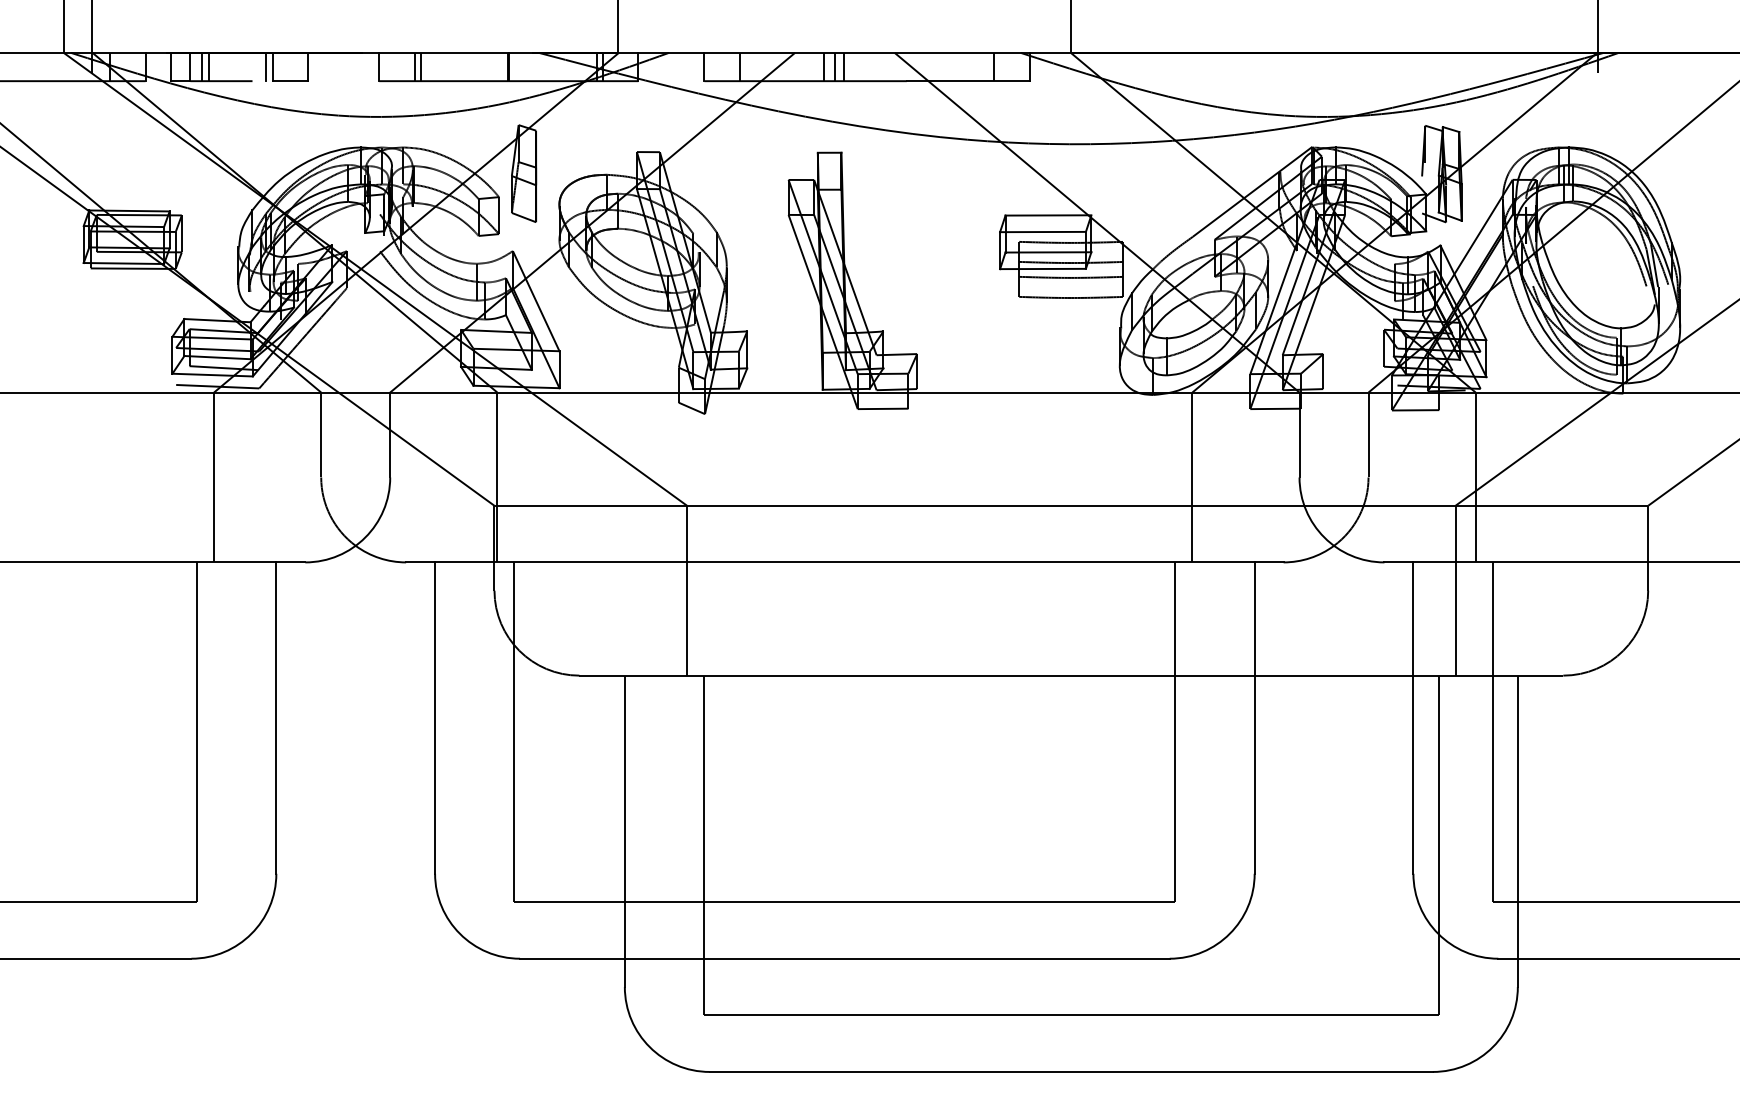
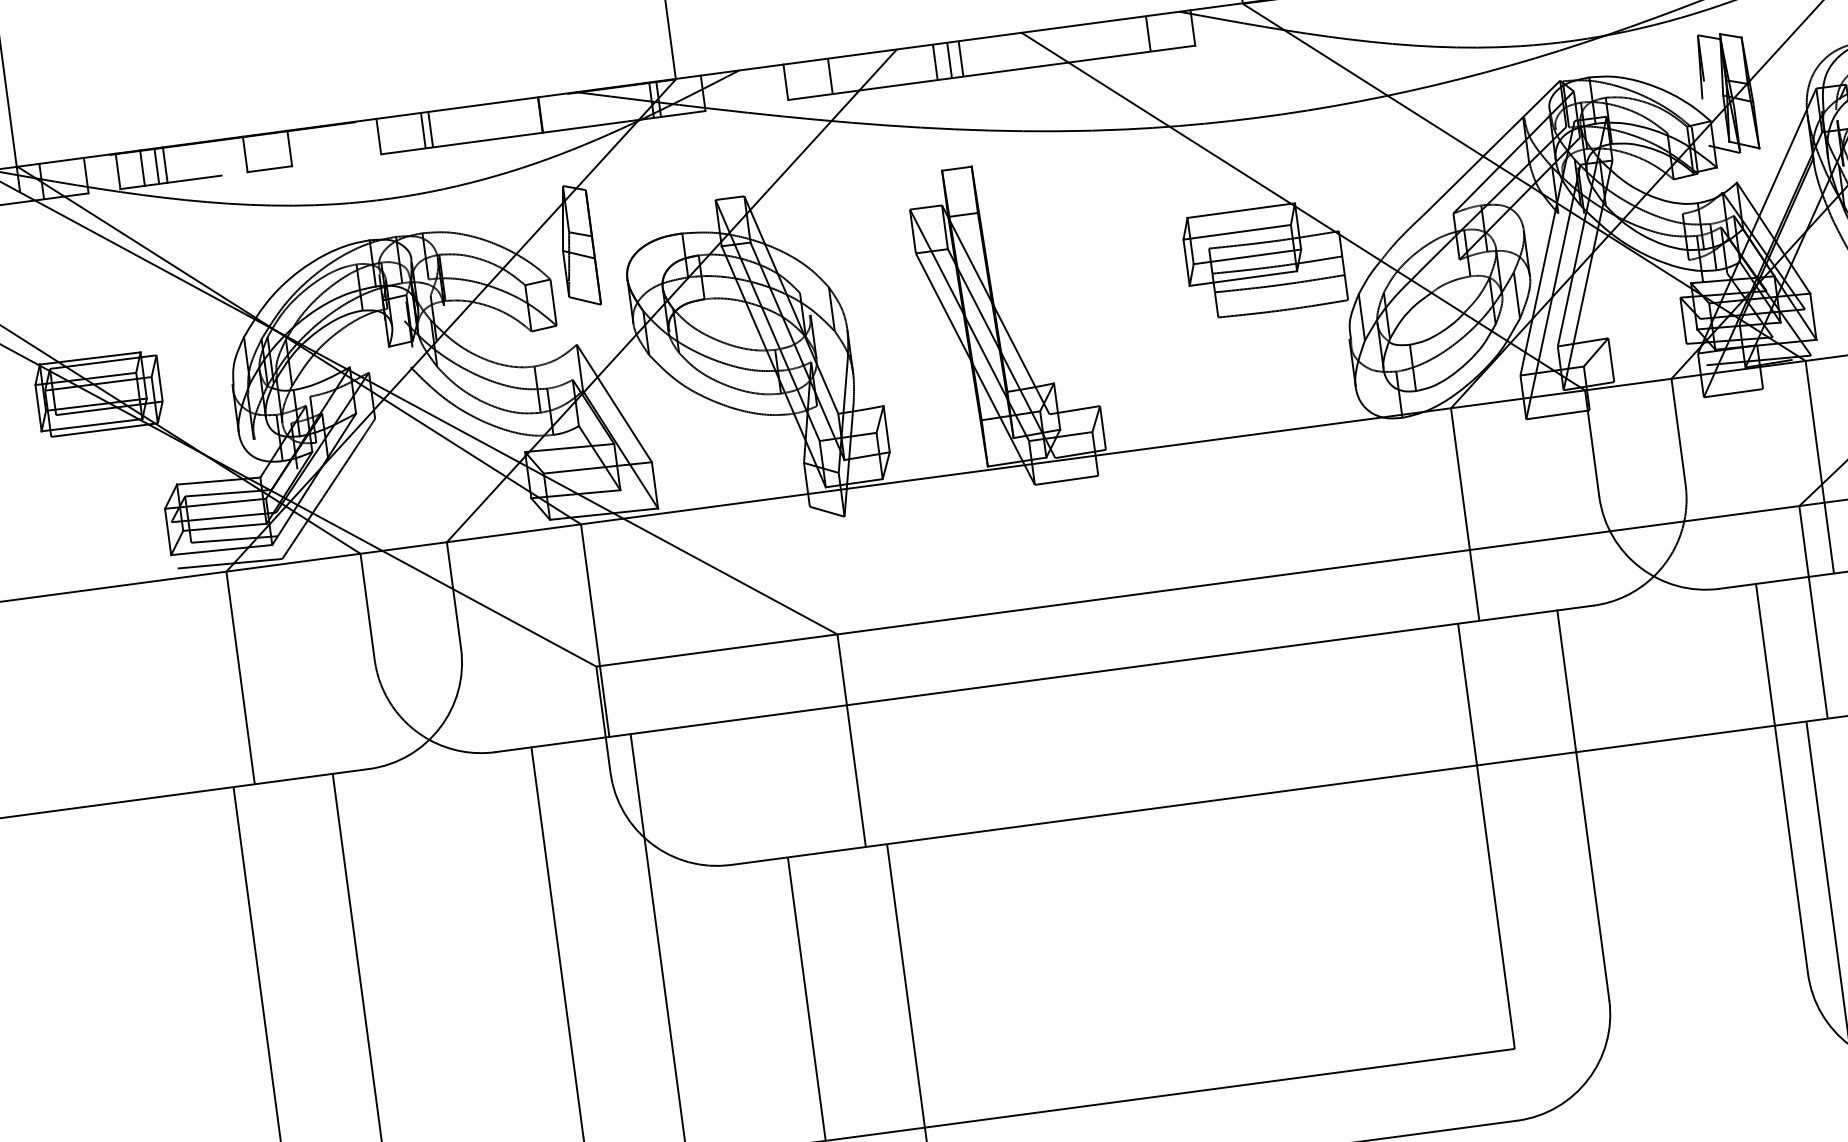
line: (266, 66) -> (237, 154), removed

